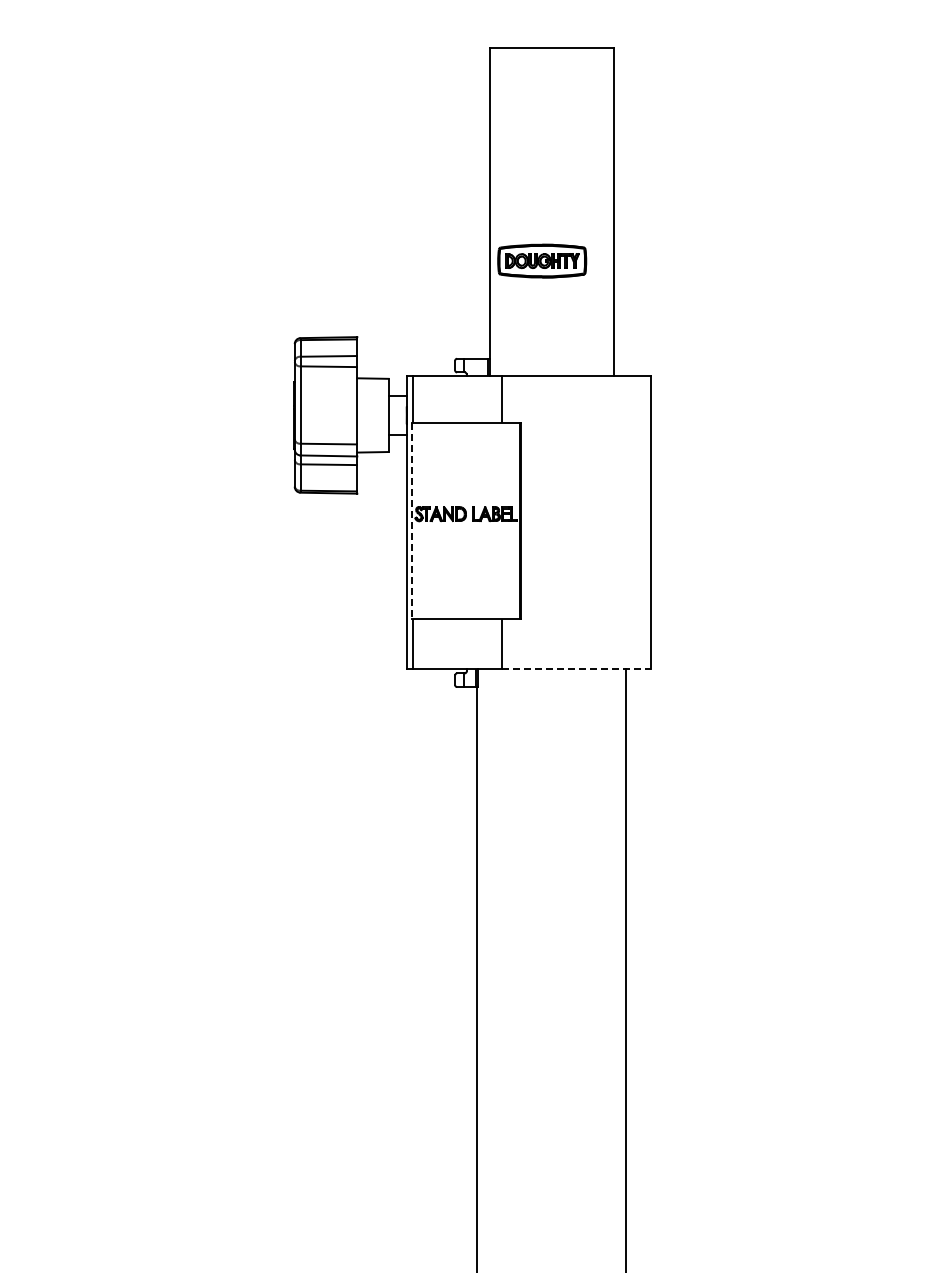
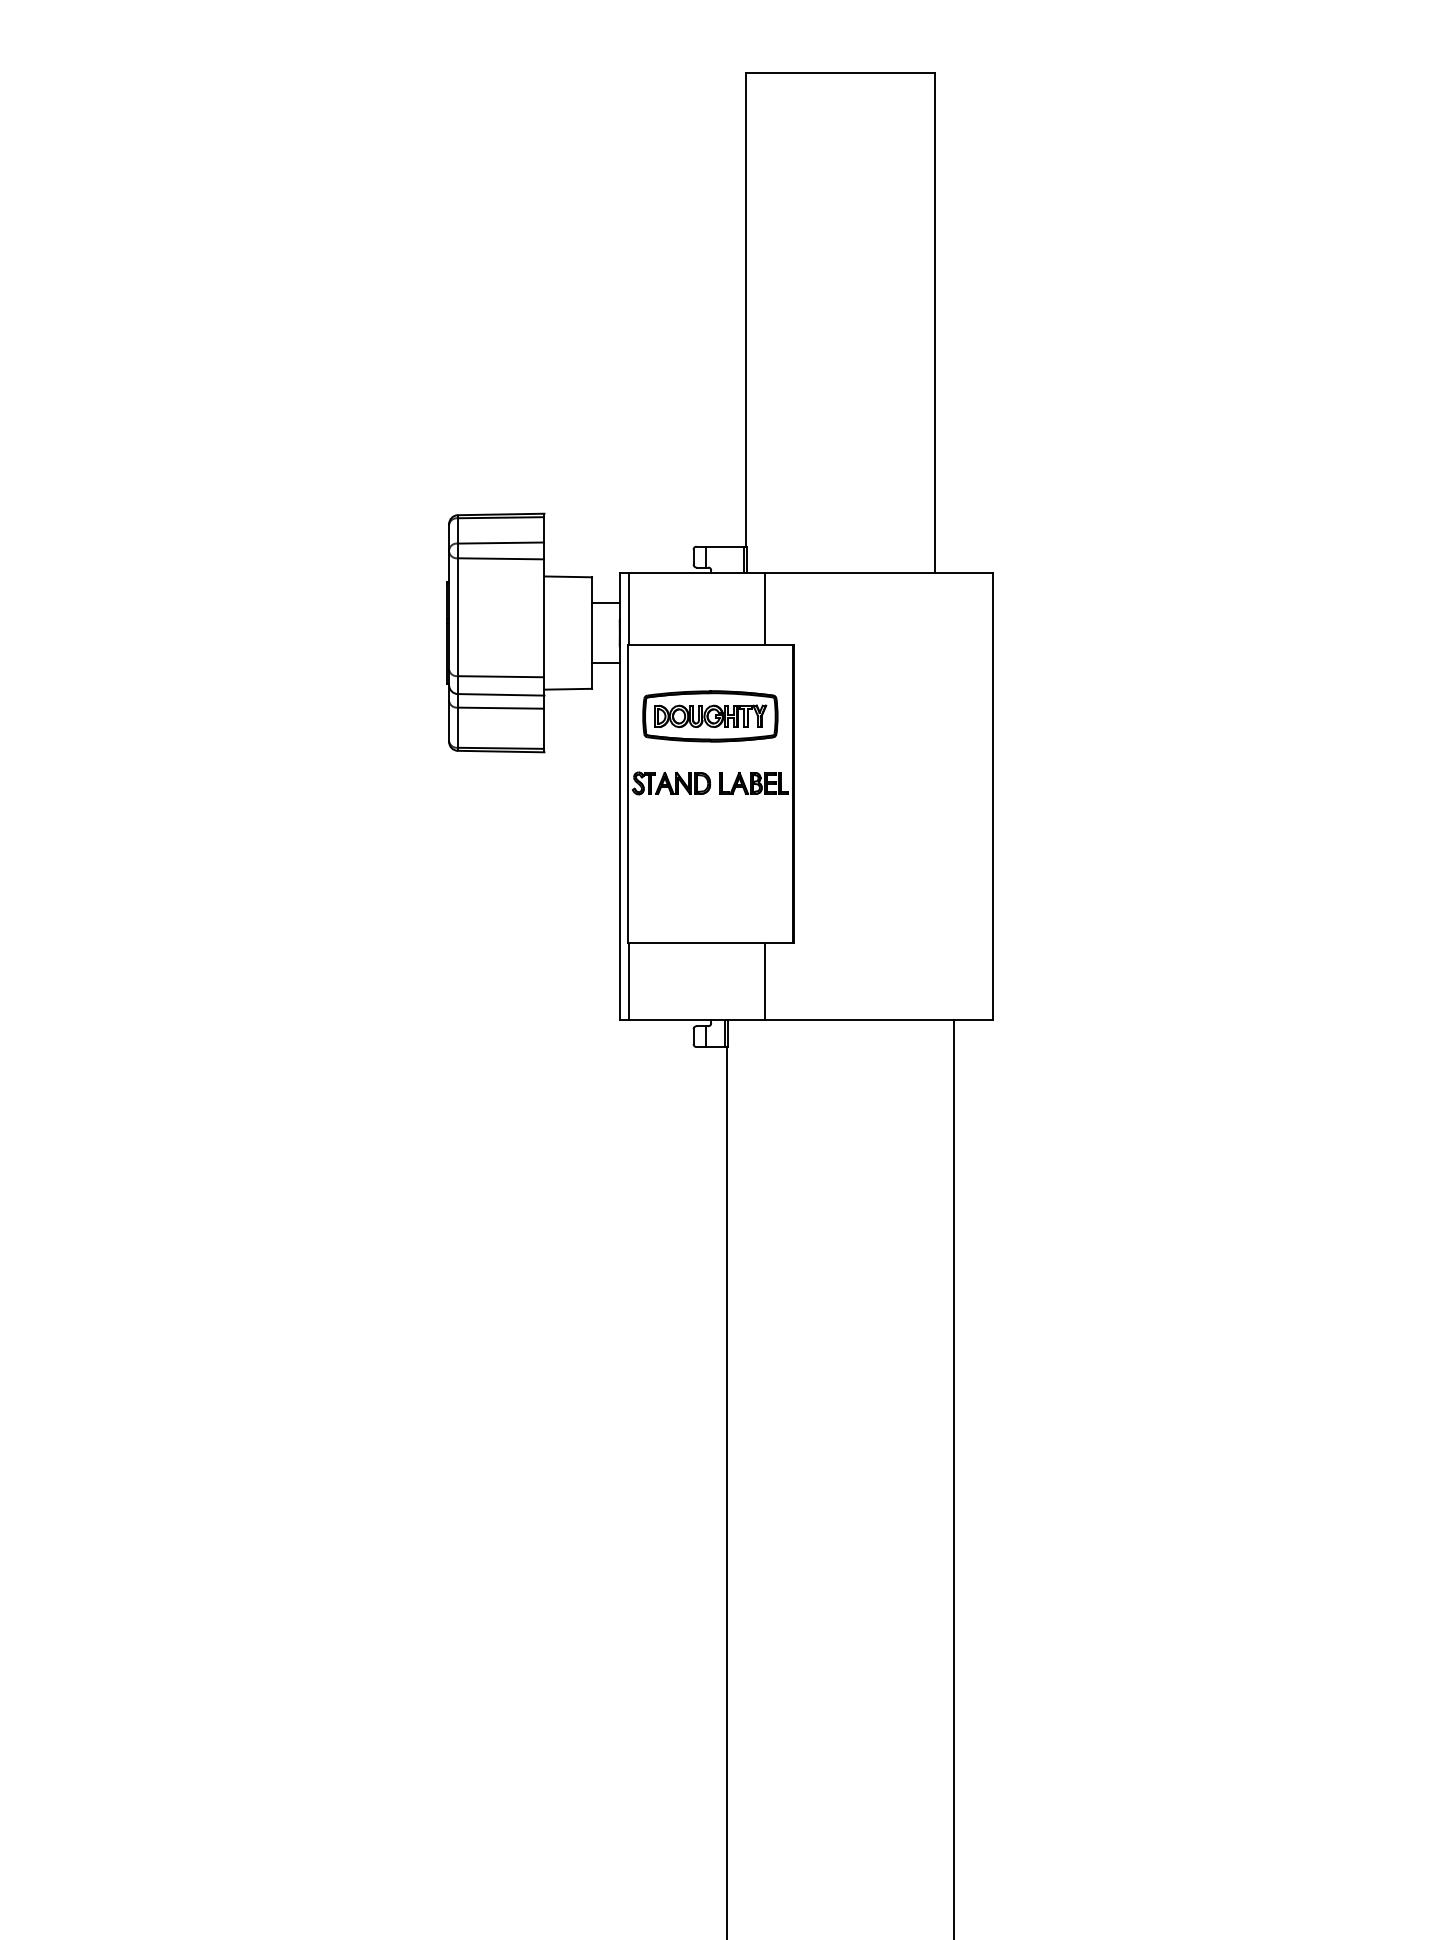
part: (542, 260) -> (710, 715), moved
line: (412, 520) -> (628, 793), dashed -> solid
line: (576, 669) -> (878, 1020), dashed -> solid

